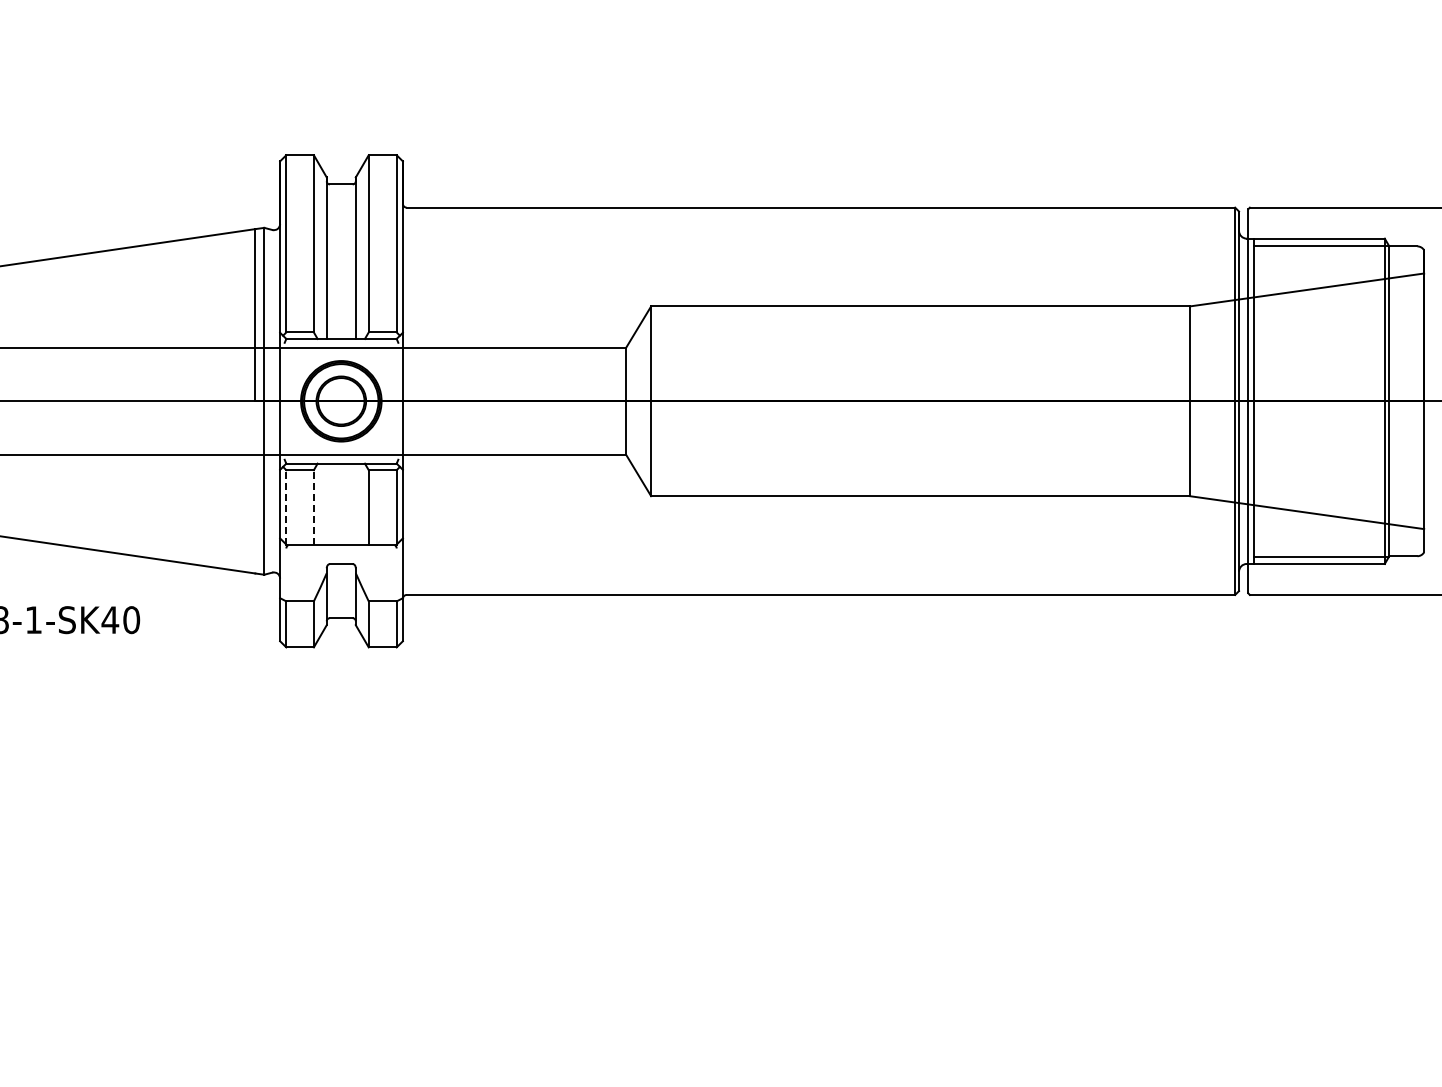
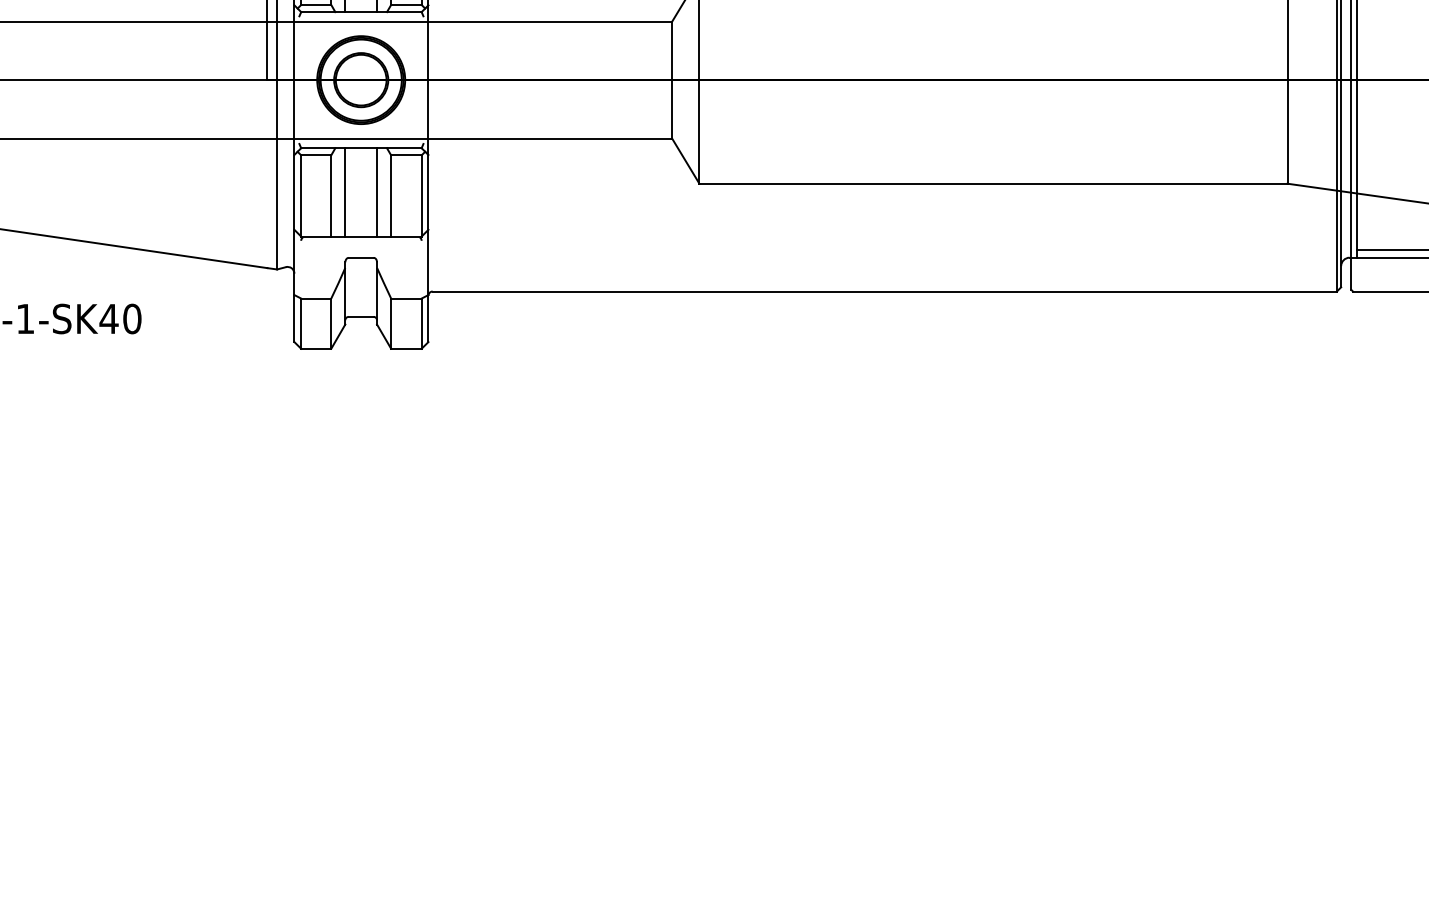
line: (326, 503) -> (345, 191), added
line: (355, 503) -> (376, 191), added
line: (286, 506) -> (301, 194), dashed -> solid
line: (313, 506) -> (330, 194), dashed -> solid

